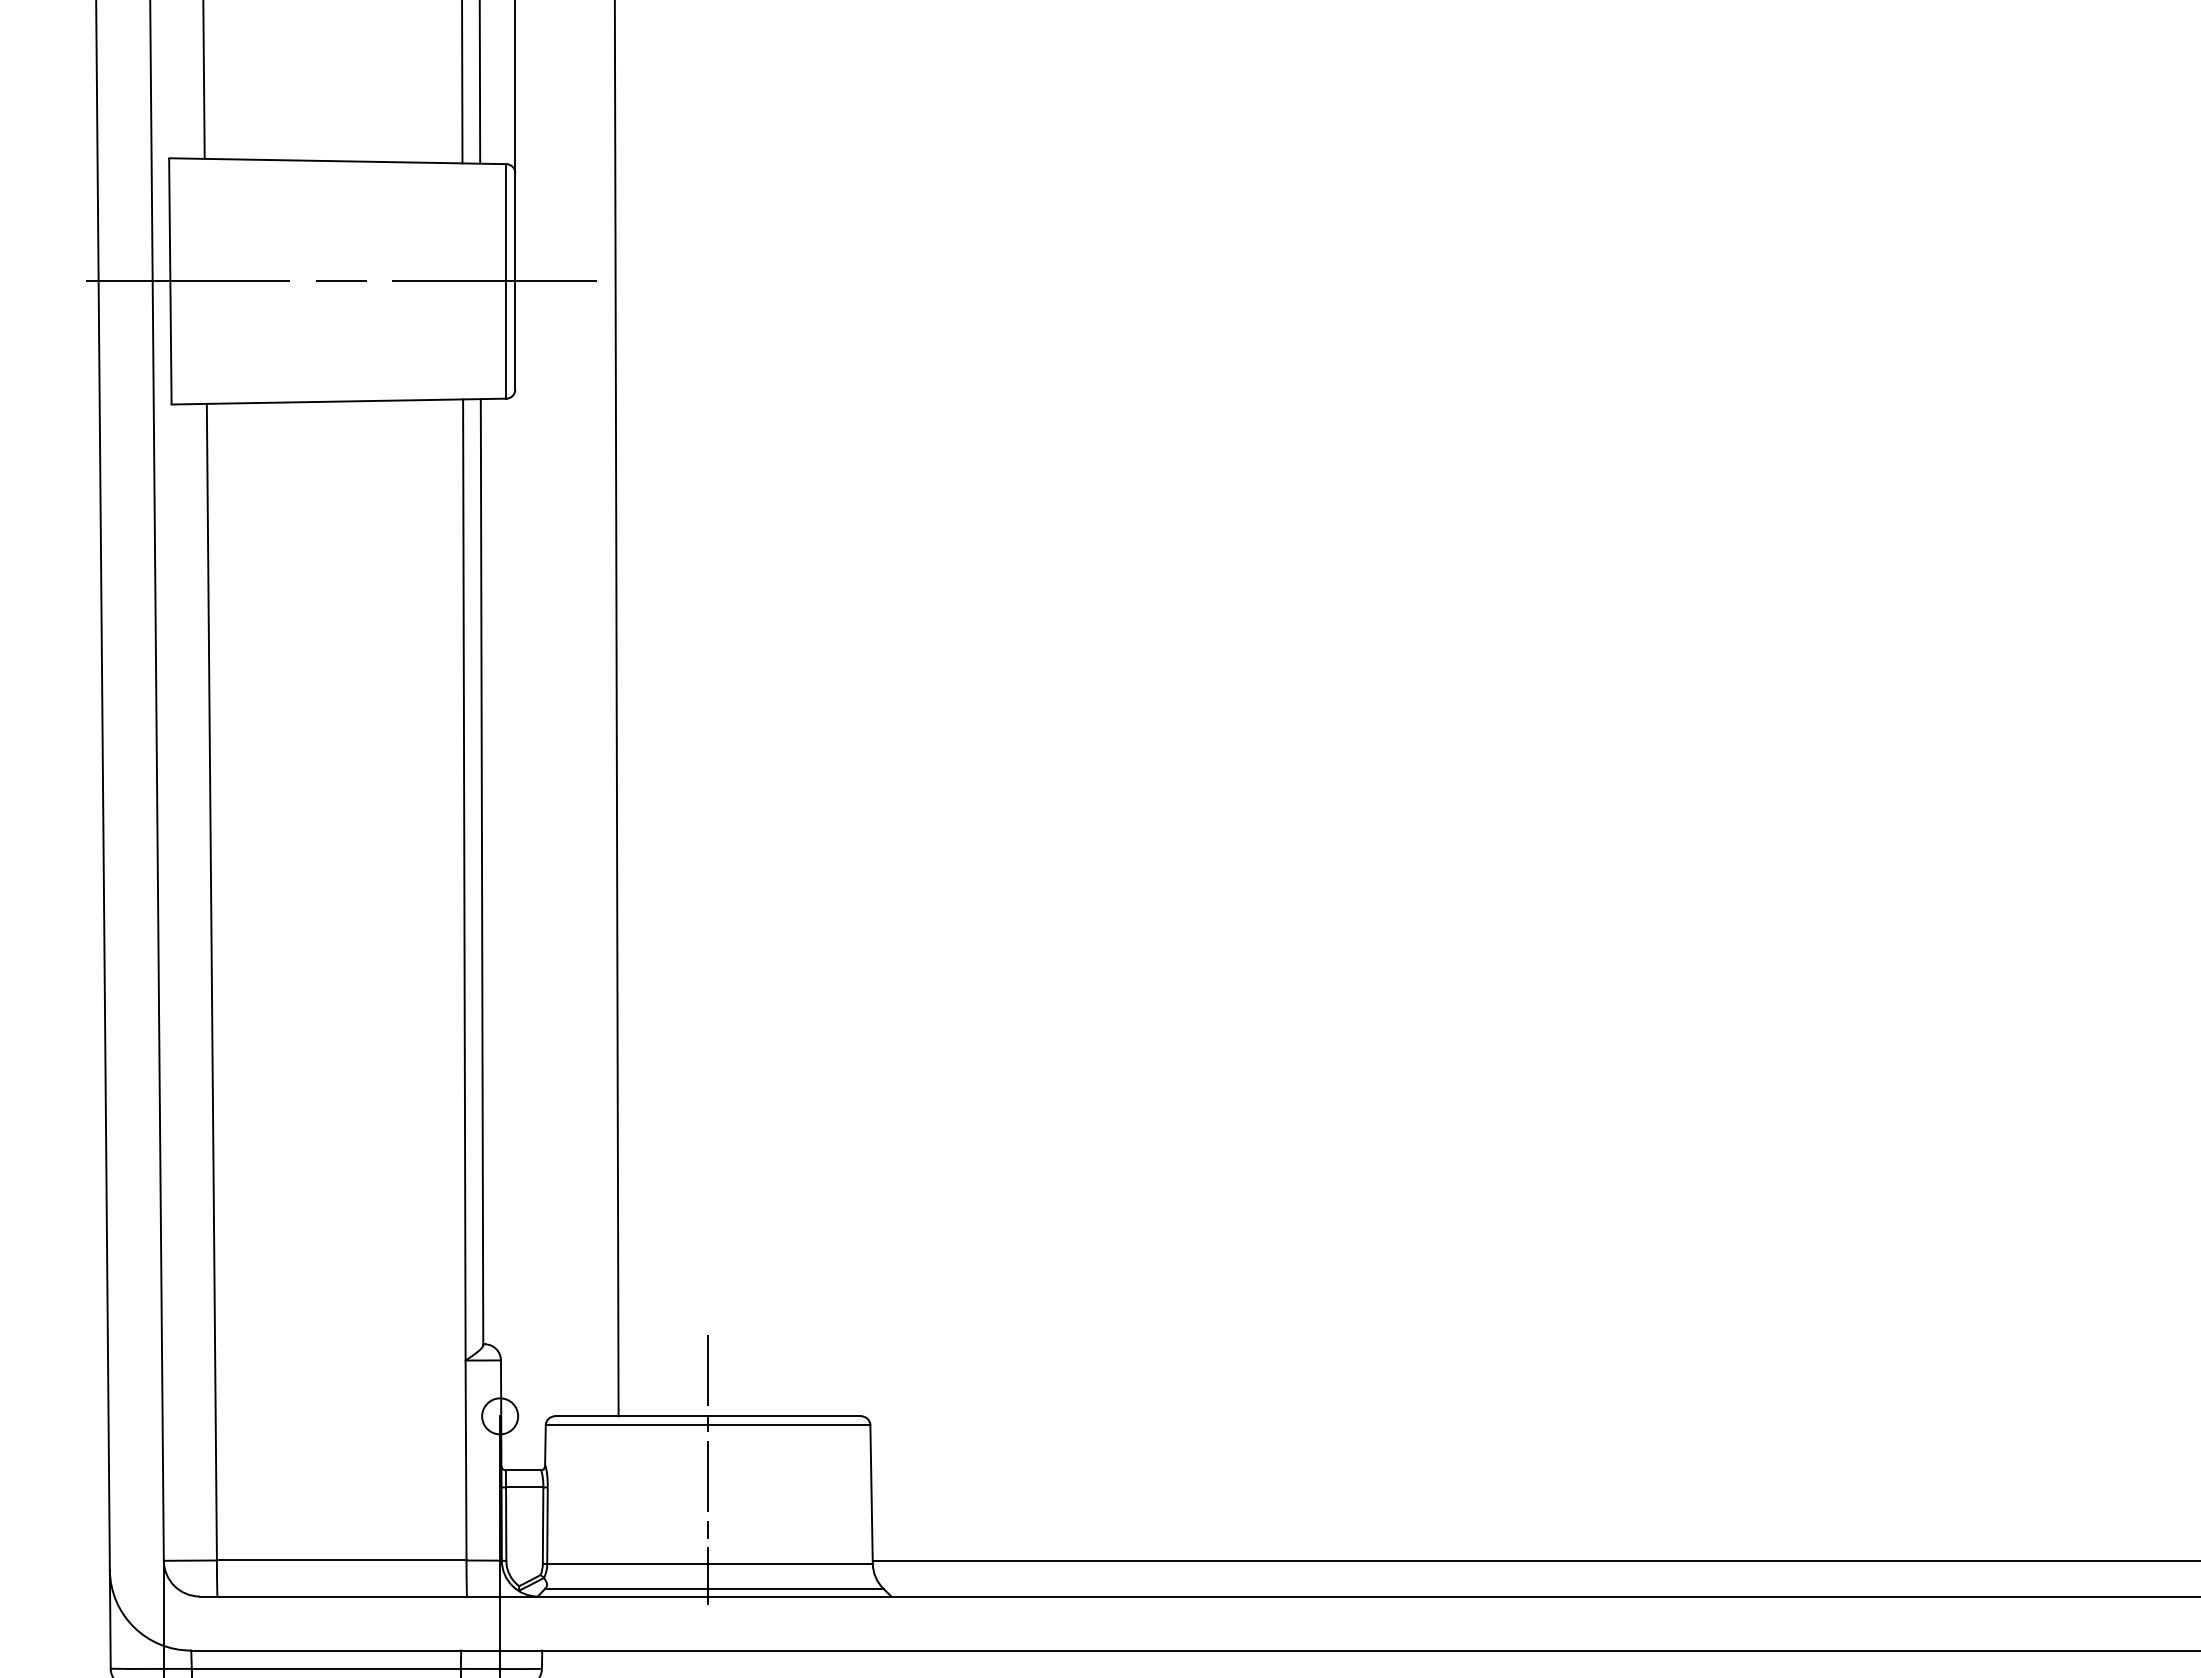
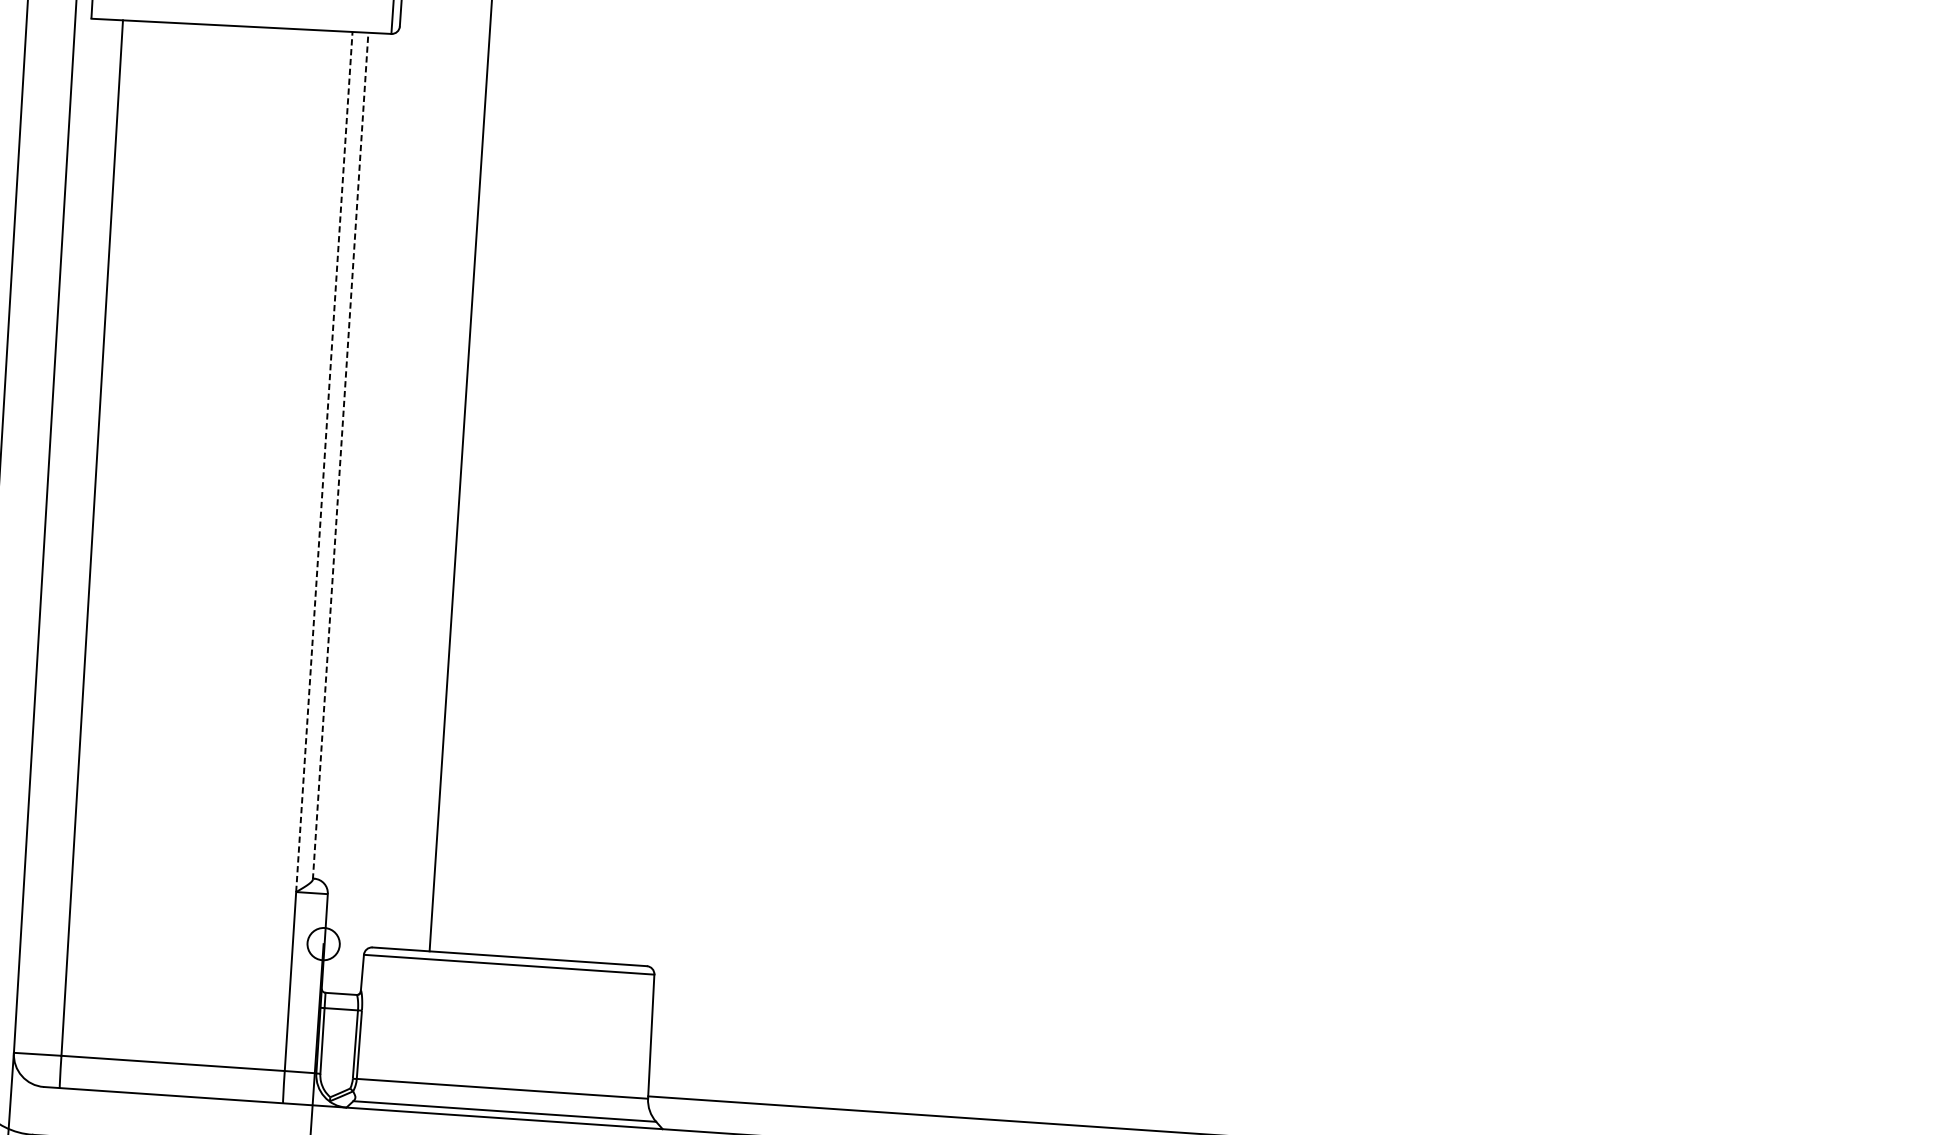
line: (482, 871) -> (341, 455), solid -> dashed
line: (464, 879) -> (324, 461), solid -> dashed
line: (708, 1469) -> (506, 1004), removed

